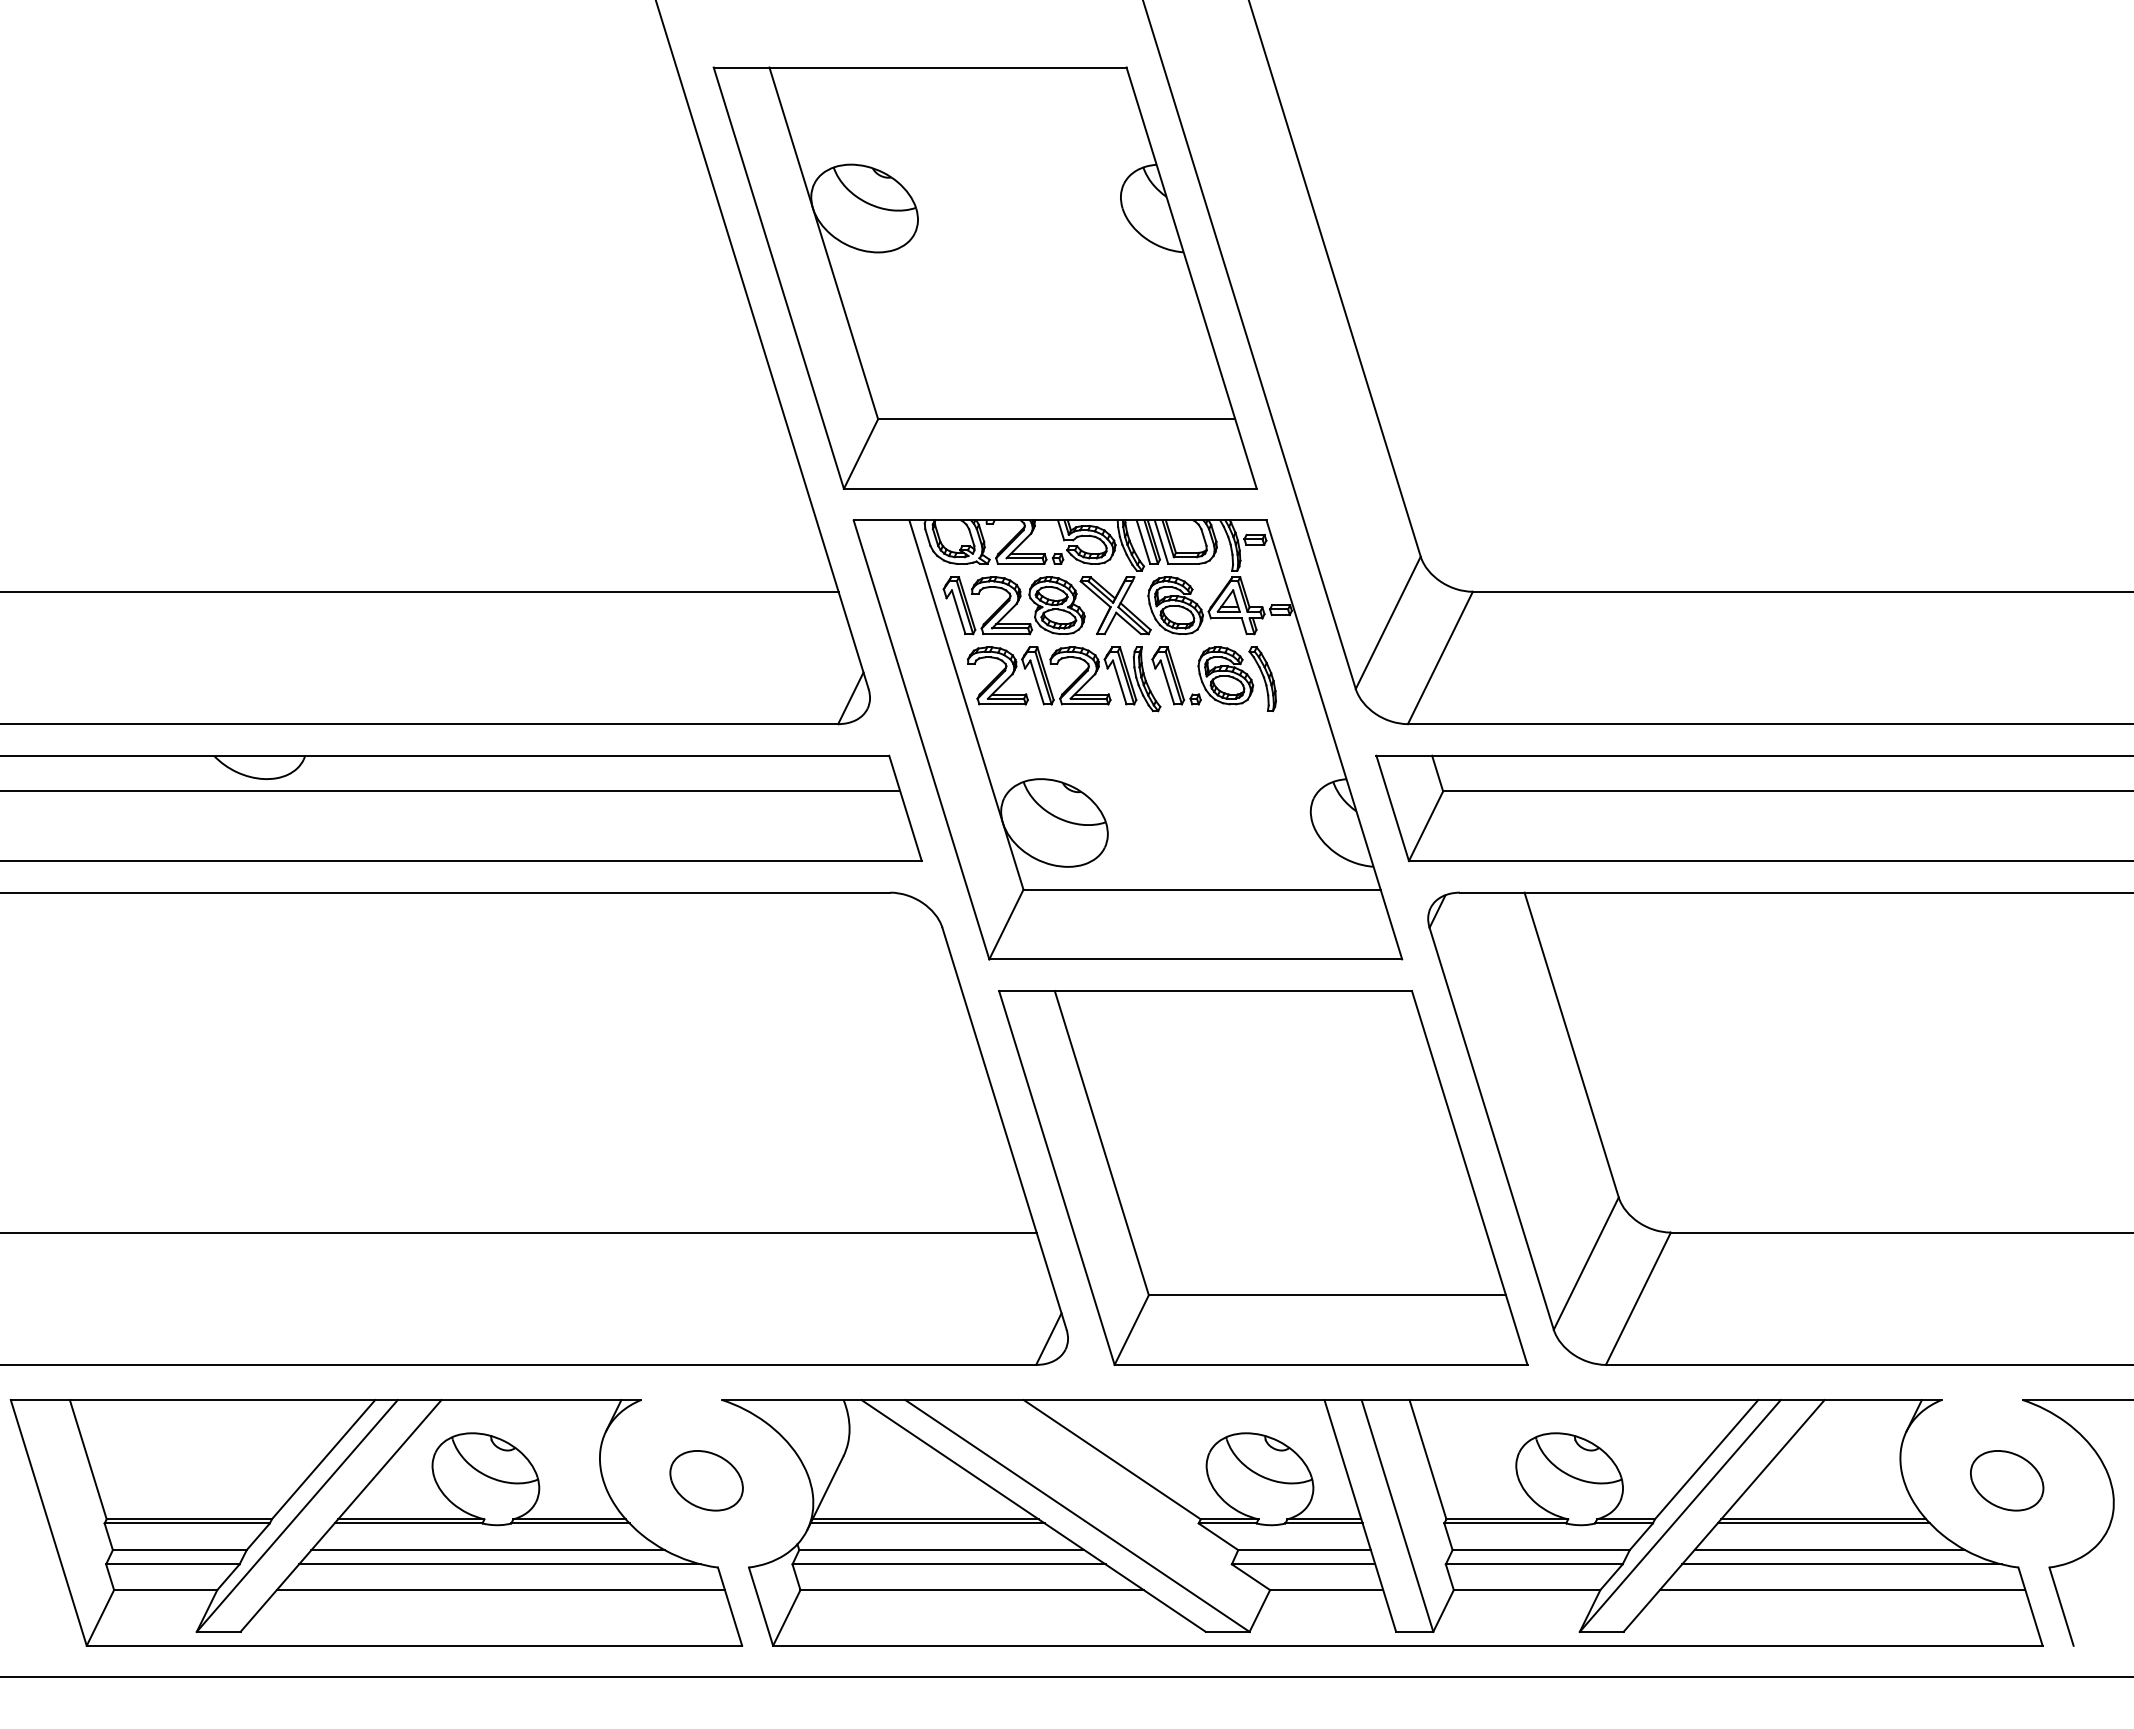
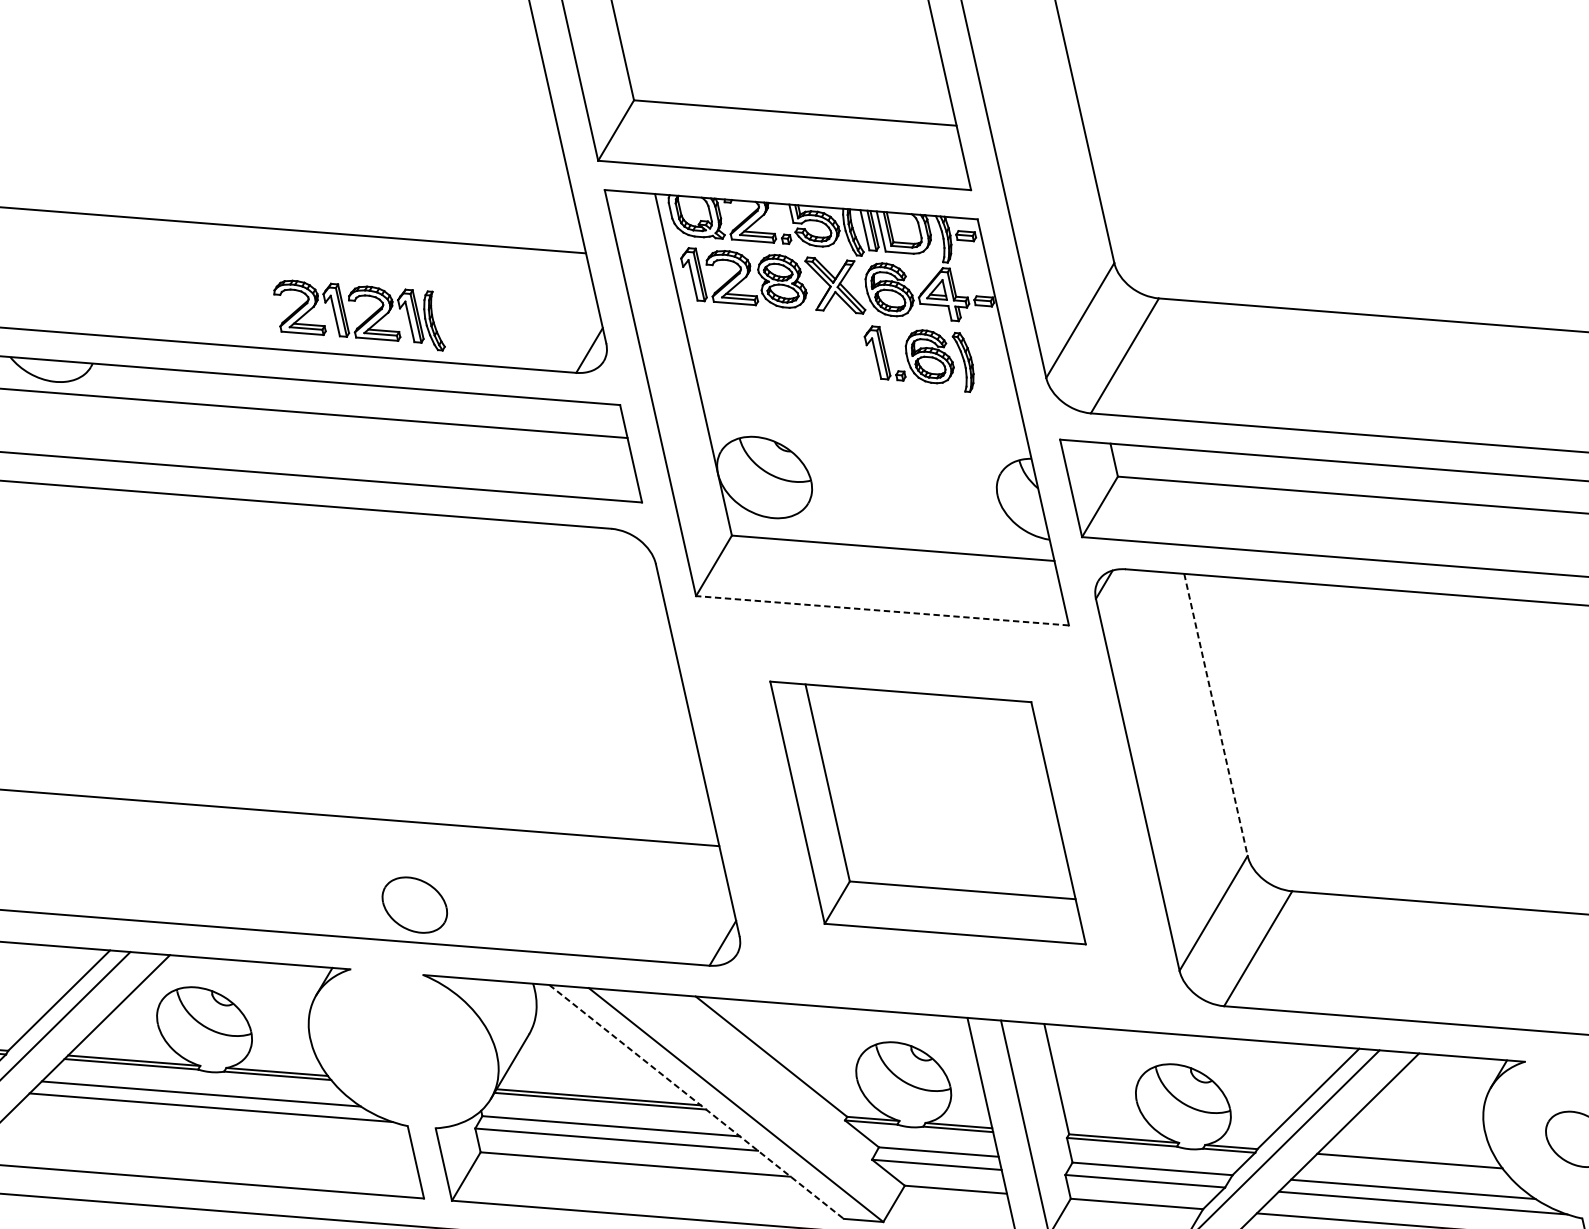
part: (1070, 684) -> (365, 320), moved
line: (1195, 959) -> (882, 610), solid -> dashed
line: (1571, 1045) -> (1215, 715), solid -> dashed
part: (1263, 1177) -> (928, 812), size x0.7
part: (706, 1480) -> (414, 904), moved
line: (1033, 1515) -> (696, 1101), solid -> dashed
line: (1823, 1523) -> (1409, 1164), removed
line: (500, 1590) -> (209, 1131), removed

